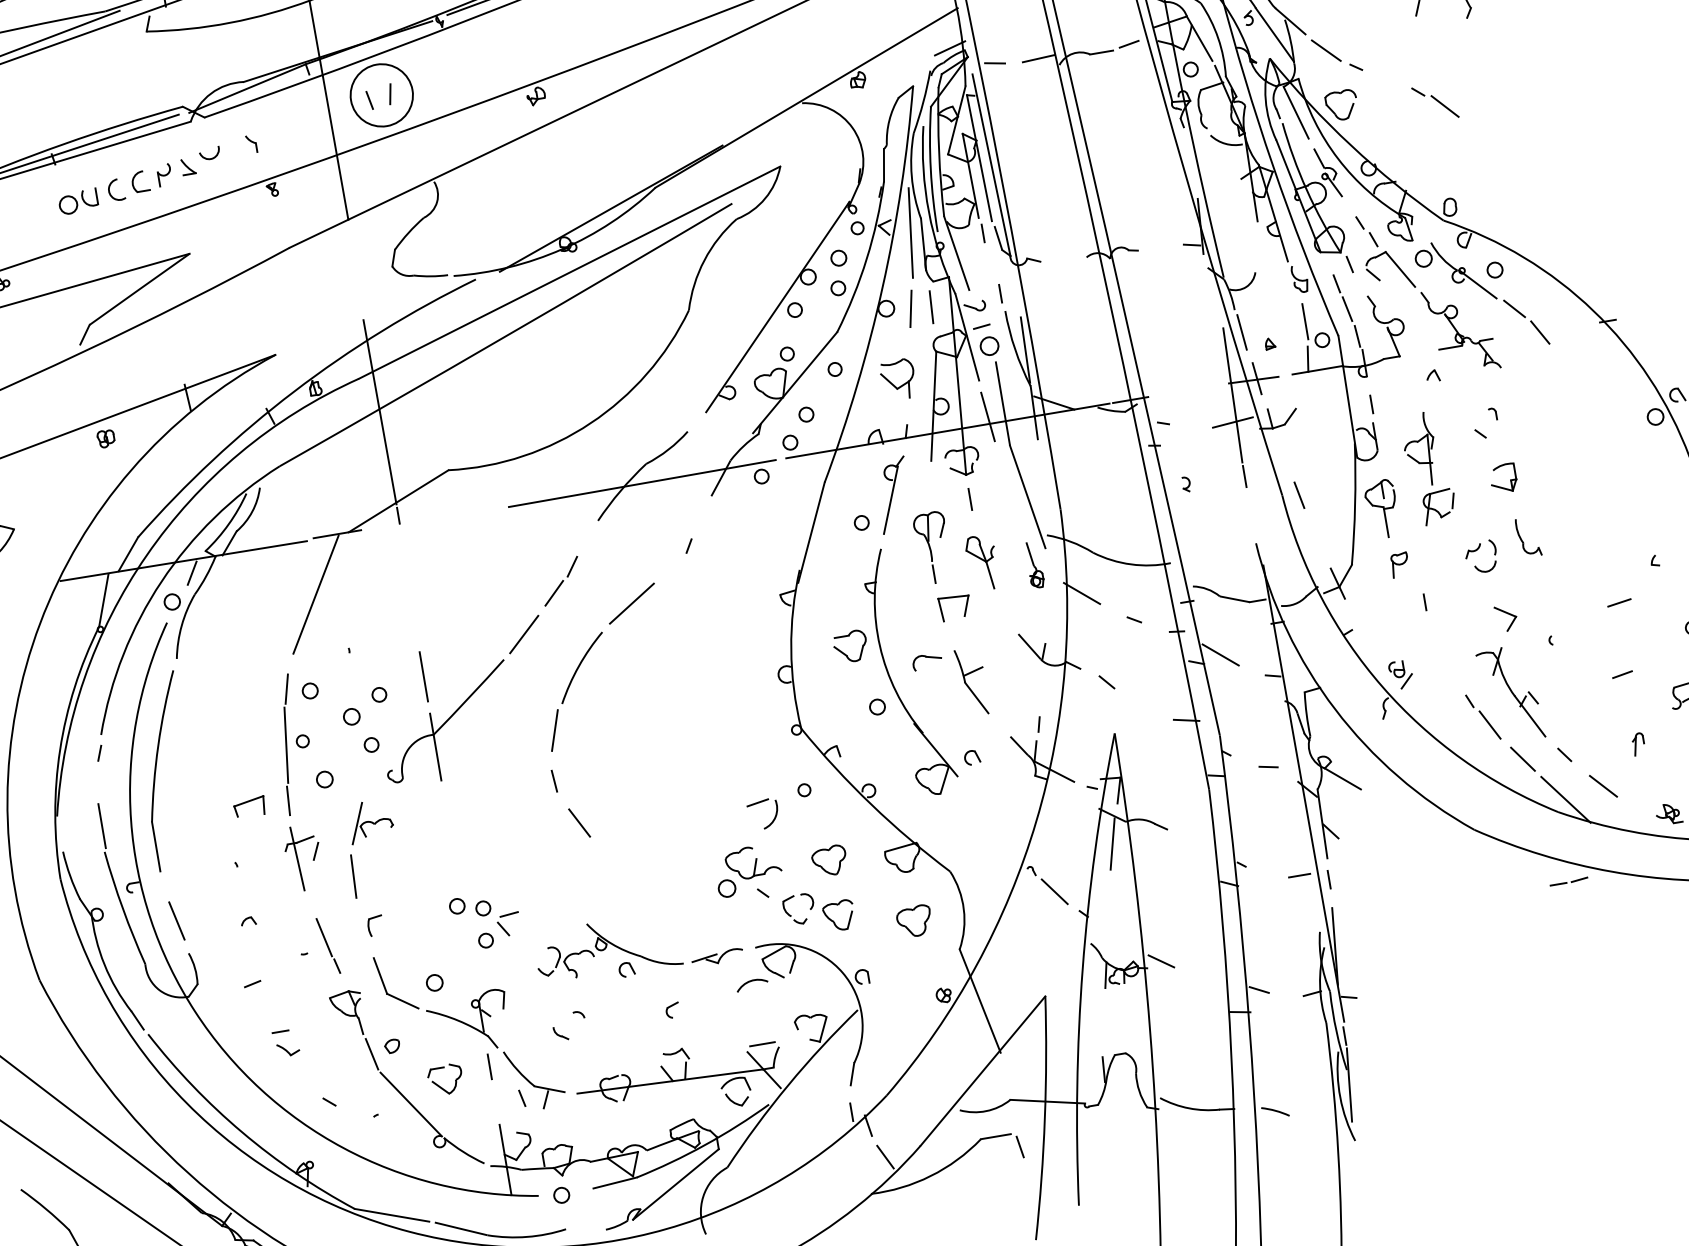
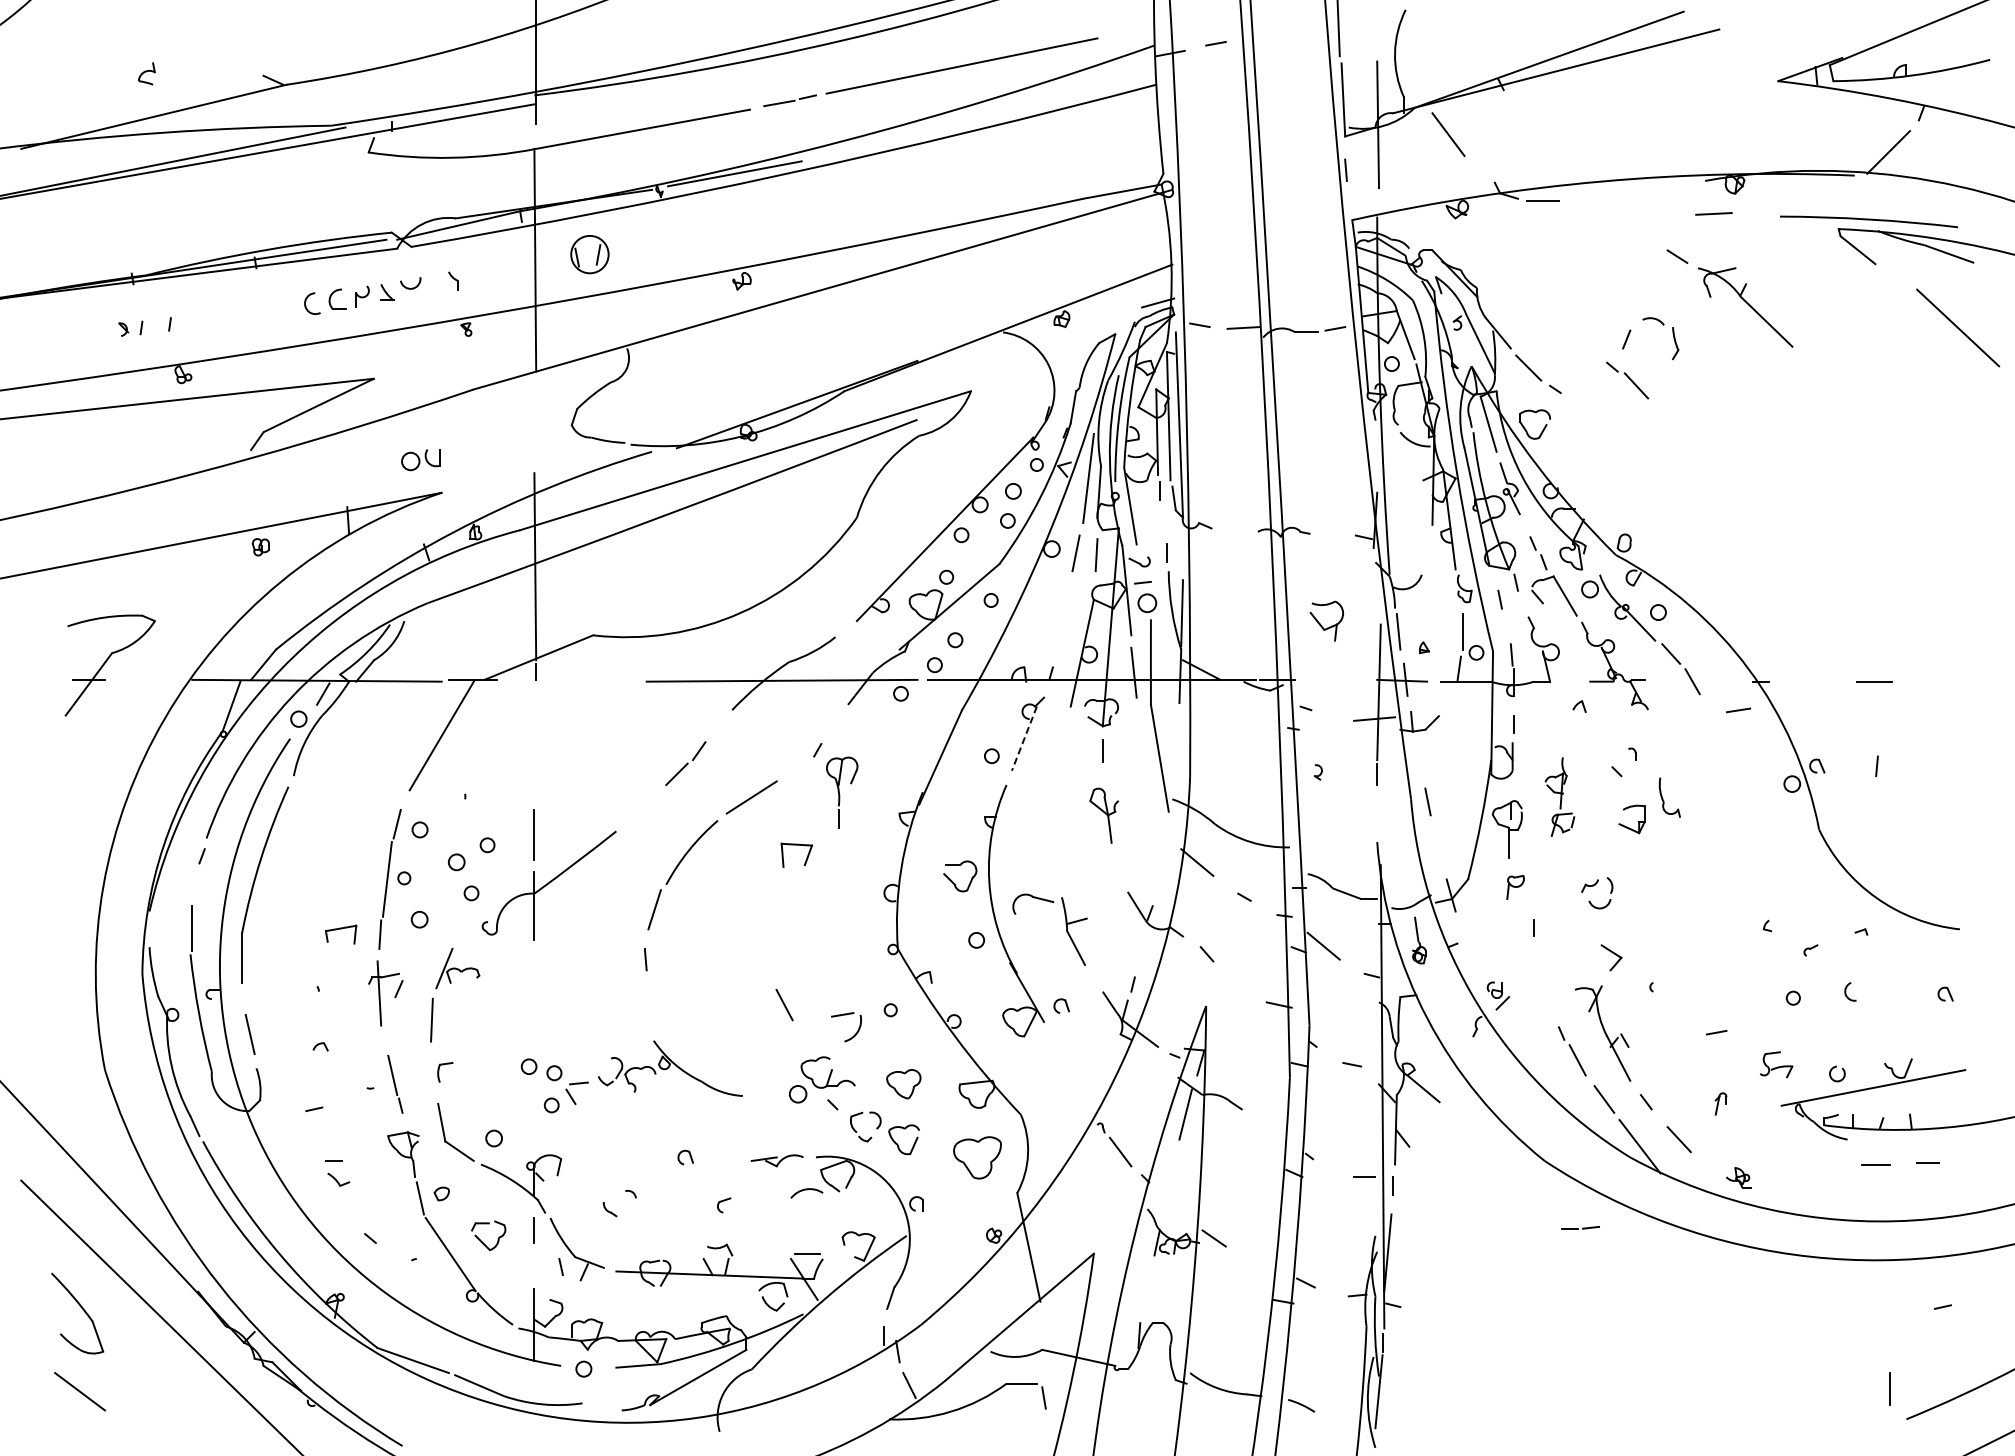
circle: (381, 95) -> (589, 254), size x0.6
part: (1435, 102) -> (1627, 380), moved
part: (77, 202) -> (420, 460), moved
line: (1347, 308) -> (1506, 625), removed
part: (893, 383) -> (1321, 624), moved
part: (1428, 468) -> (1559, 796), size x0.7
line: (891, 501) -> (1024, 739), solid -> dashed
part: (1522, 539) -> (1663, 798), moved
part: (933, 547) -> (842, 792), moved
part: (1034, 564) -> (1419, 940), moved
part: (953, 598) -> (796, 845), moved
line: (1619, 603) -> (1738, 710), moved
line: (524, 634) -> (640, 809), removed
part: (927, 661) -> (1033, 903), size x1.4
line: (579, 822) -> (784, 1004), moved
part: (1569, 881) -> (1580, 1227), moved
part: (914, 921) -> (977, 1157), size x1.4
part: (607, 948) -> (670, 1068), moved

